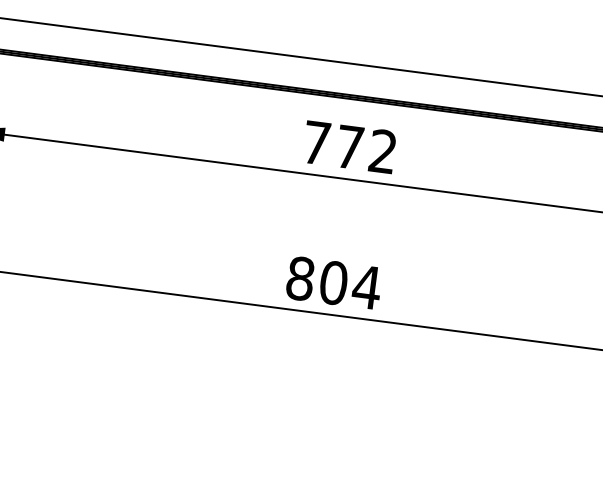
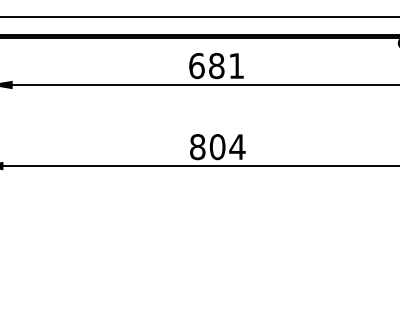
text: (349, 148) -> (216, 66), 772 -> 681

